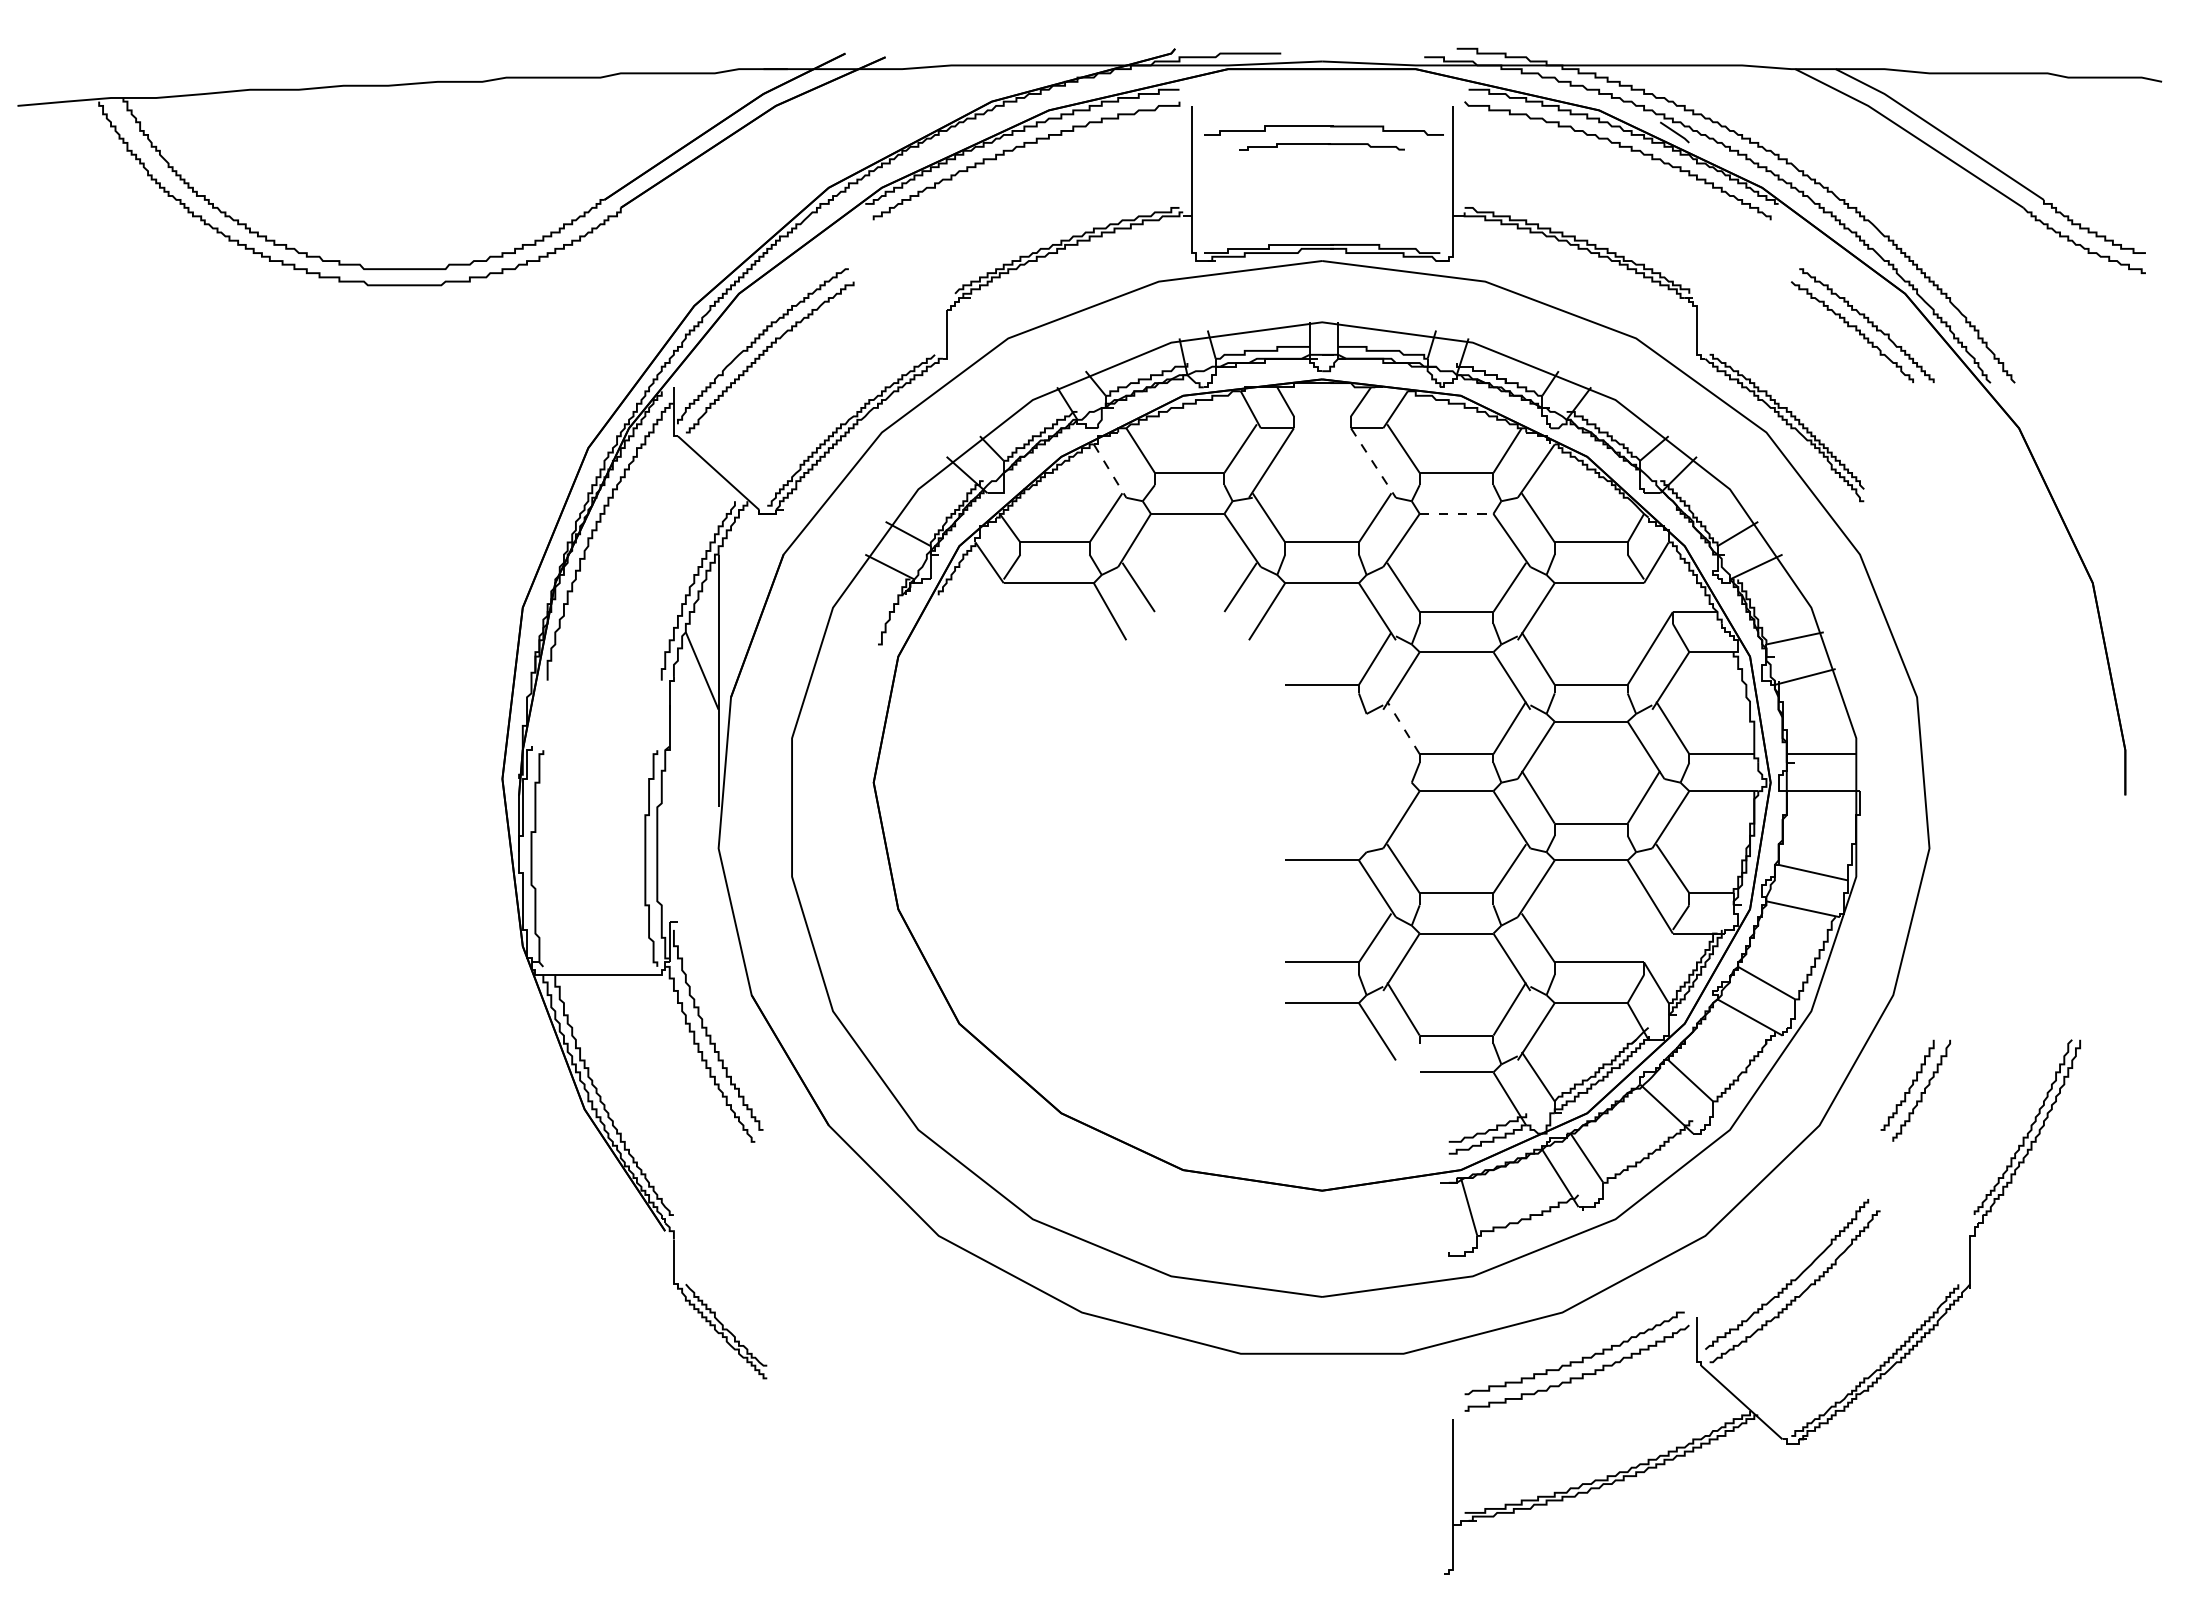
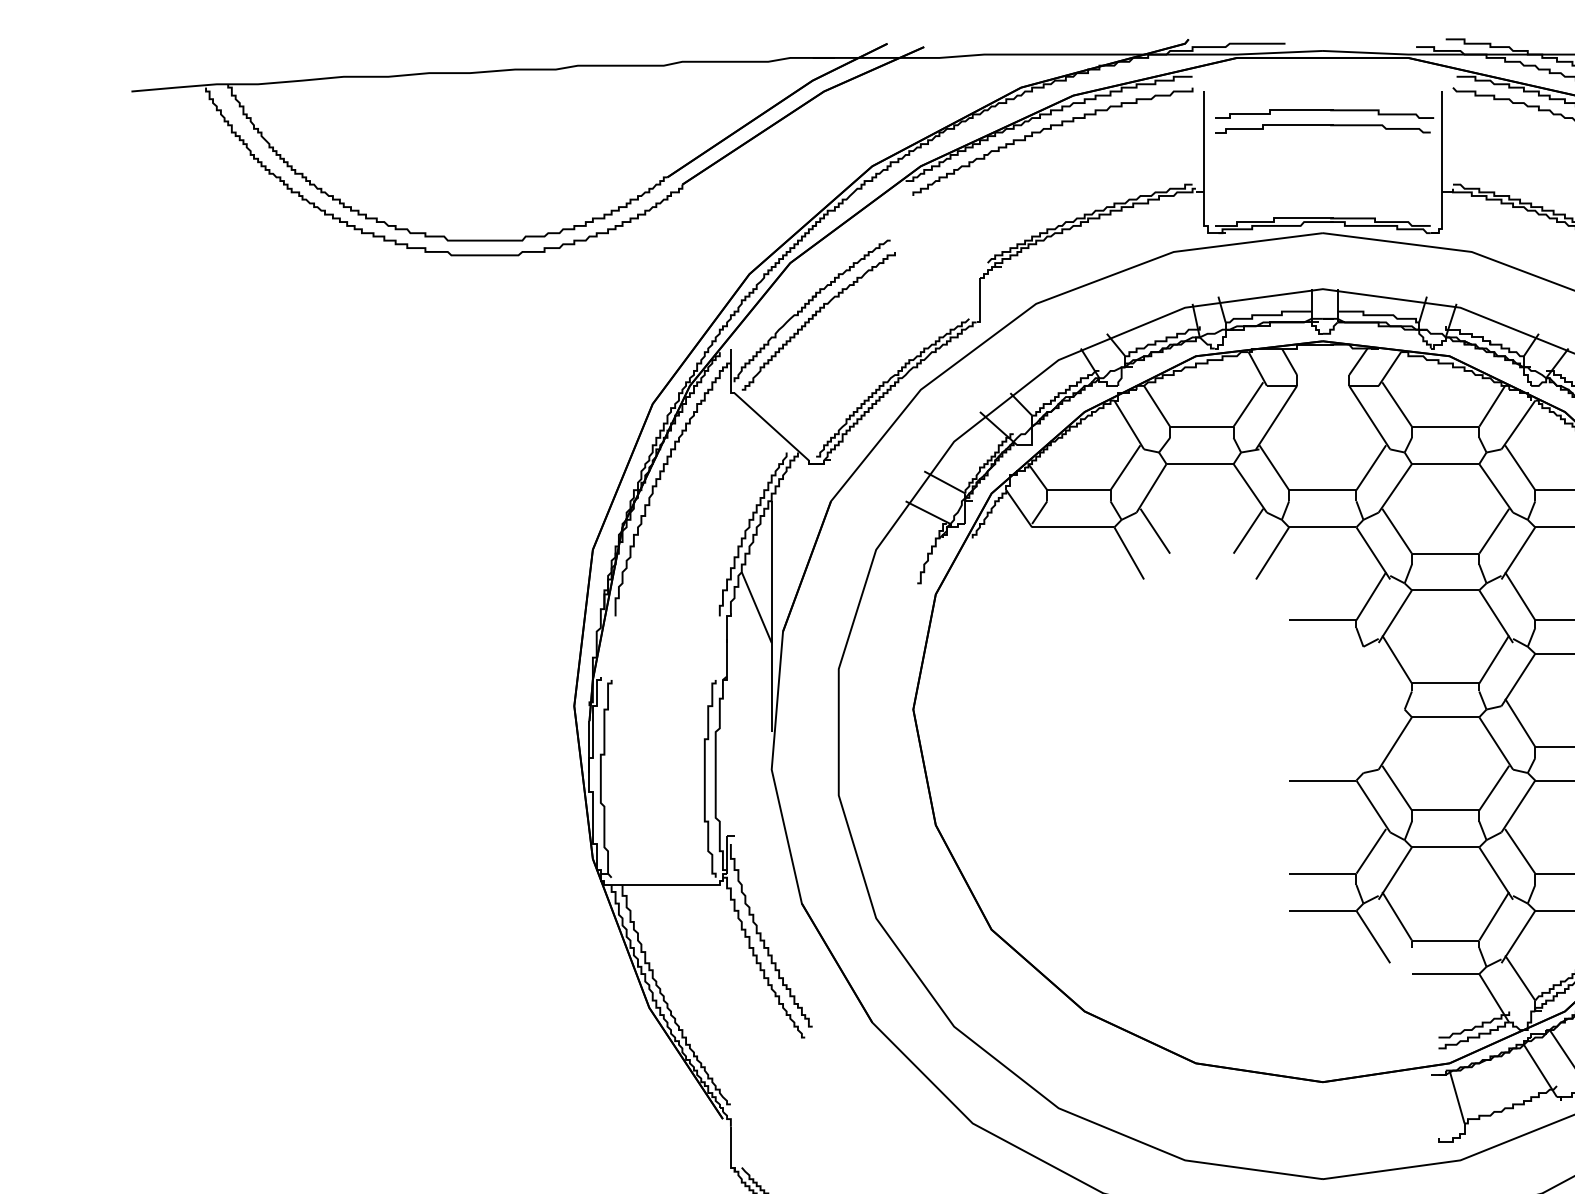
part: (1322, 146) -> (1323, 128), size x1.43
line: (1373, 463) -> (1369, 418), dashed -> solid
line: (1110, 471) -> (1129, 425), dashed -> solid
line: (1456, 513) -> (1445, 463), dashed -> solid
line: (1403, 727) -> (1397, 659), dashed -> solid

